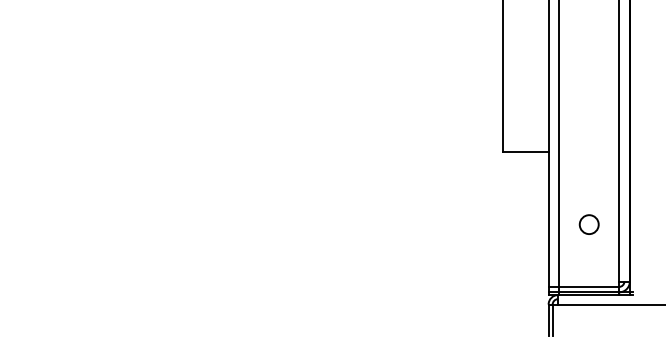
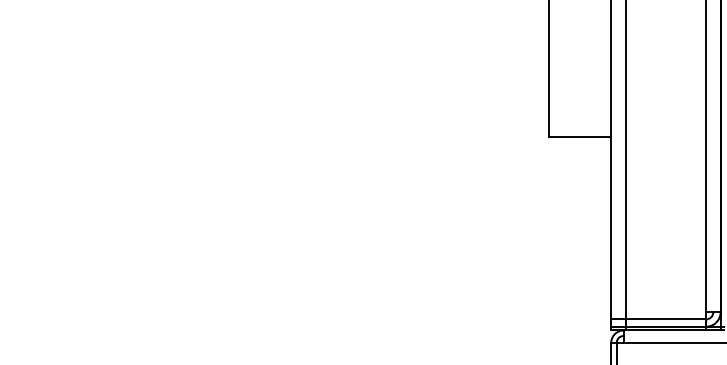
circle: (588, 224) -> (664, 235), removed

